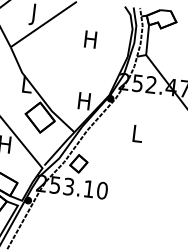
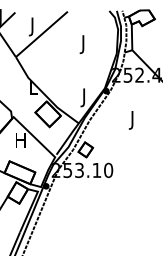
text: (89, 41) -> (82, 44), H -> J
text: (83, 103) -> (83, 97), H -> J
text: (136, 136) -> (132, 120), L -> J

